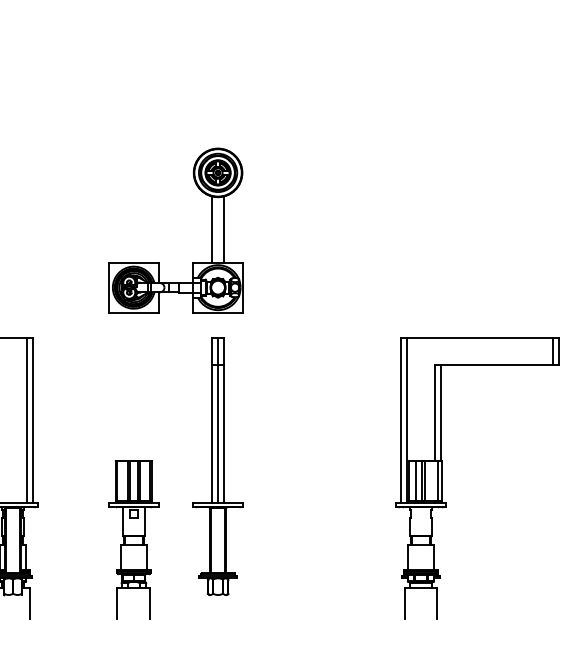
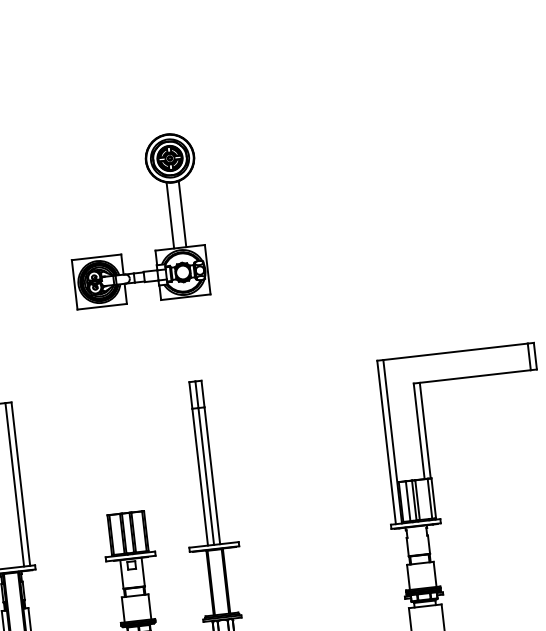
part: (159, 262) -> (121, 254), moved

